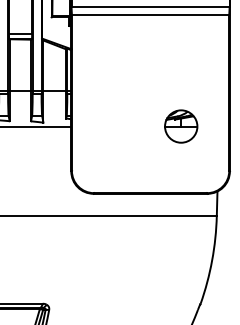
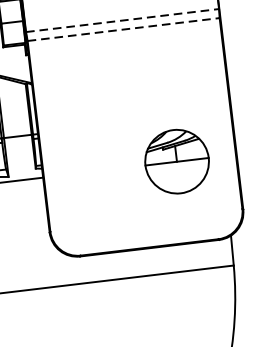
line: (151, 7) -> (123, 20), solid -> dashed
line: (150, 14) -> (123, 29), solid -> dashed
part: (181, 126) -> (177, 161), size x1.6

